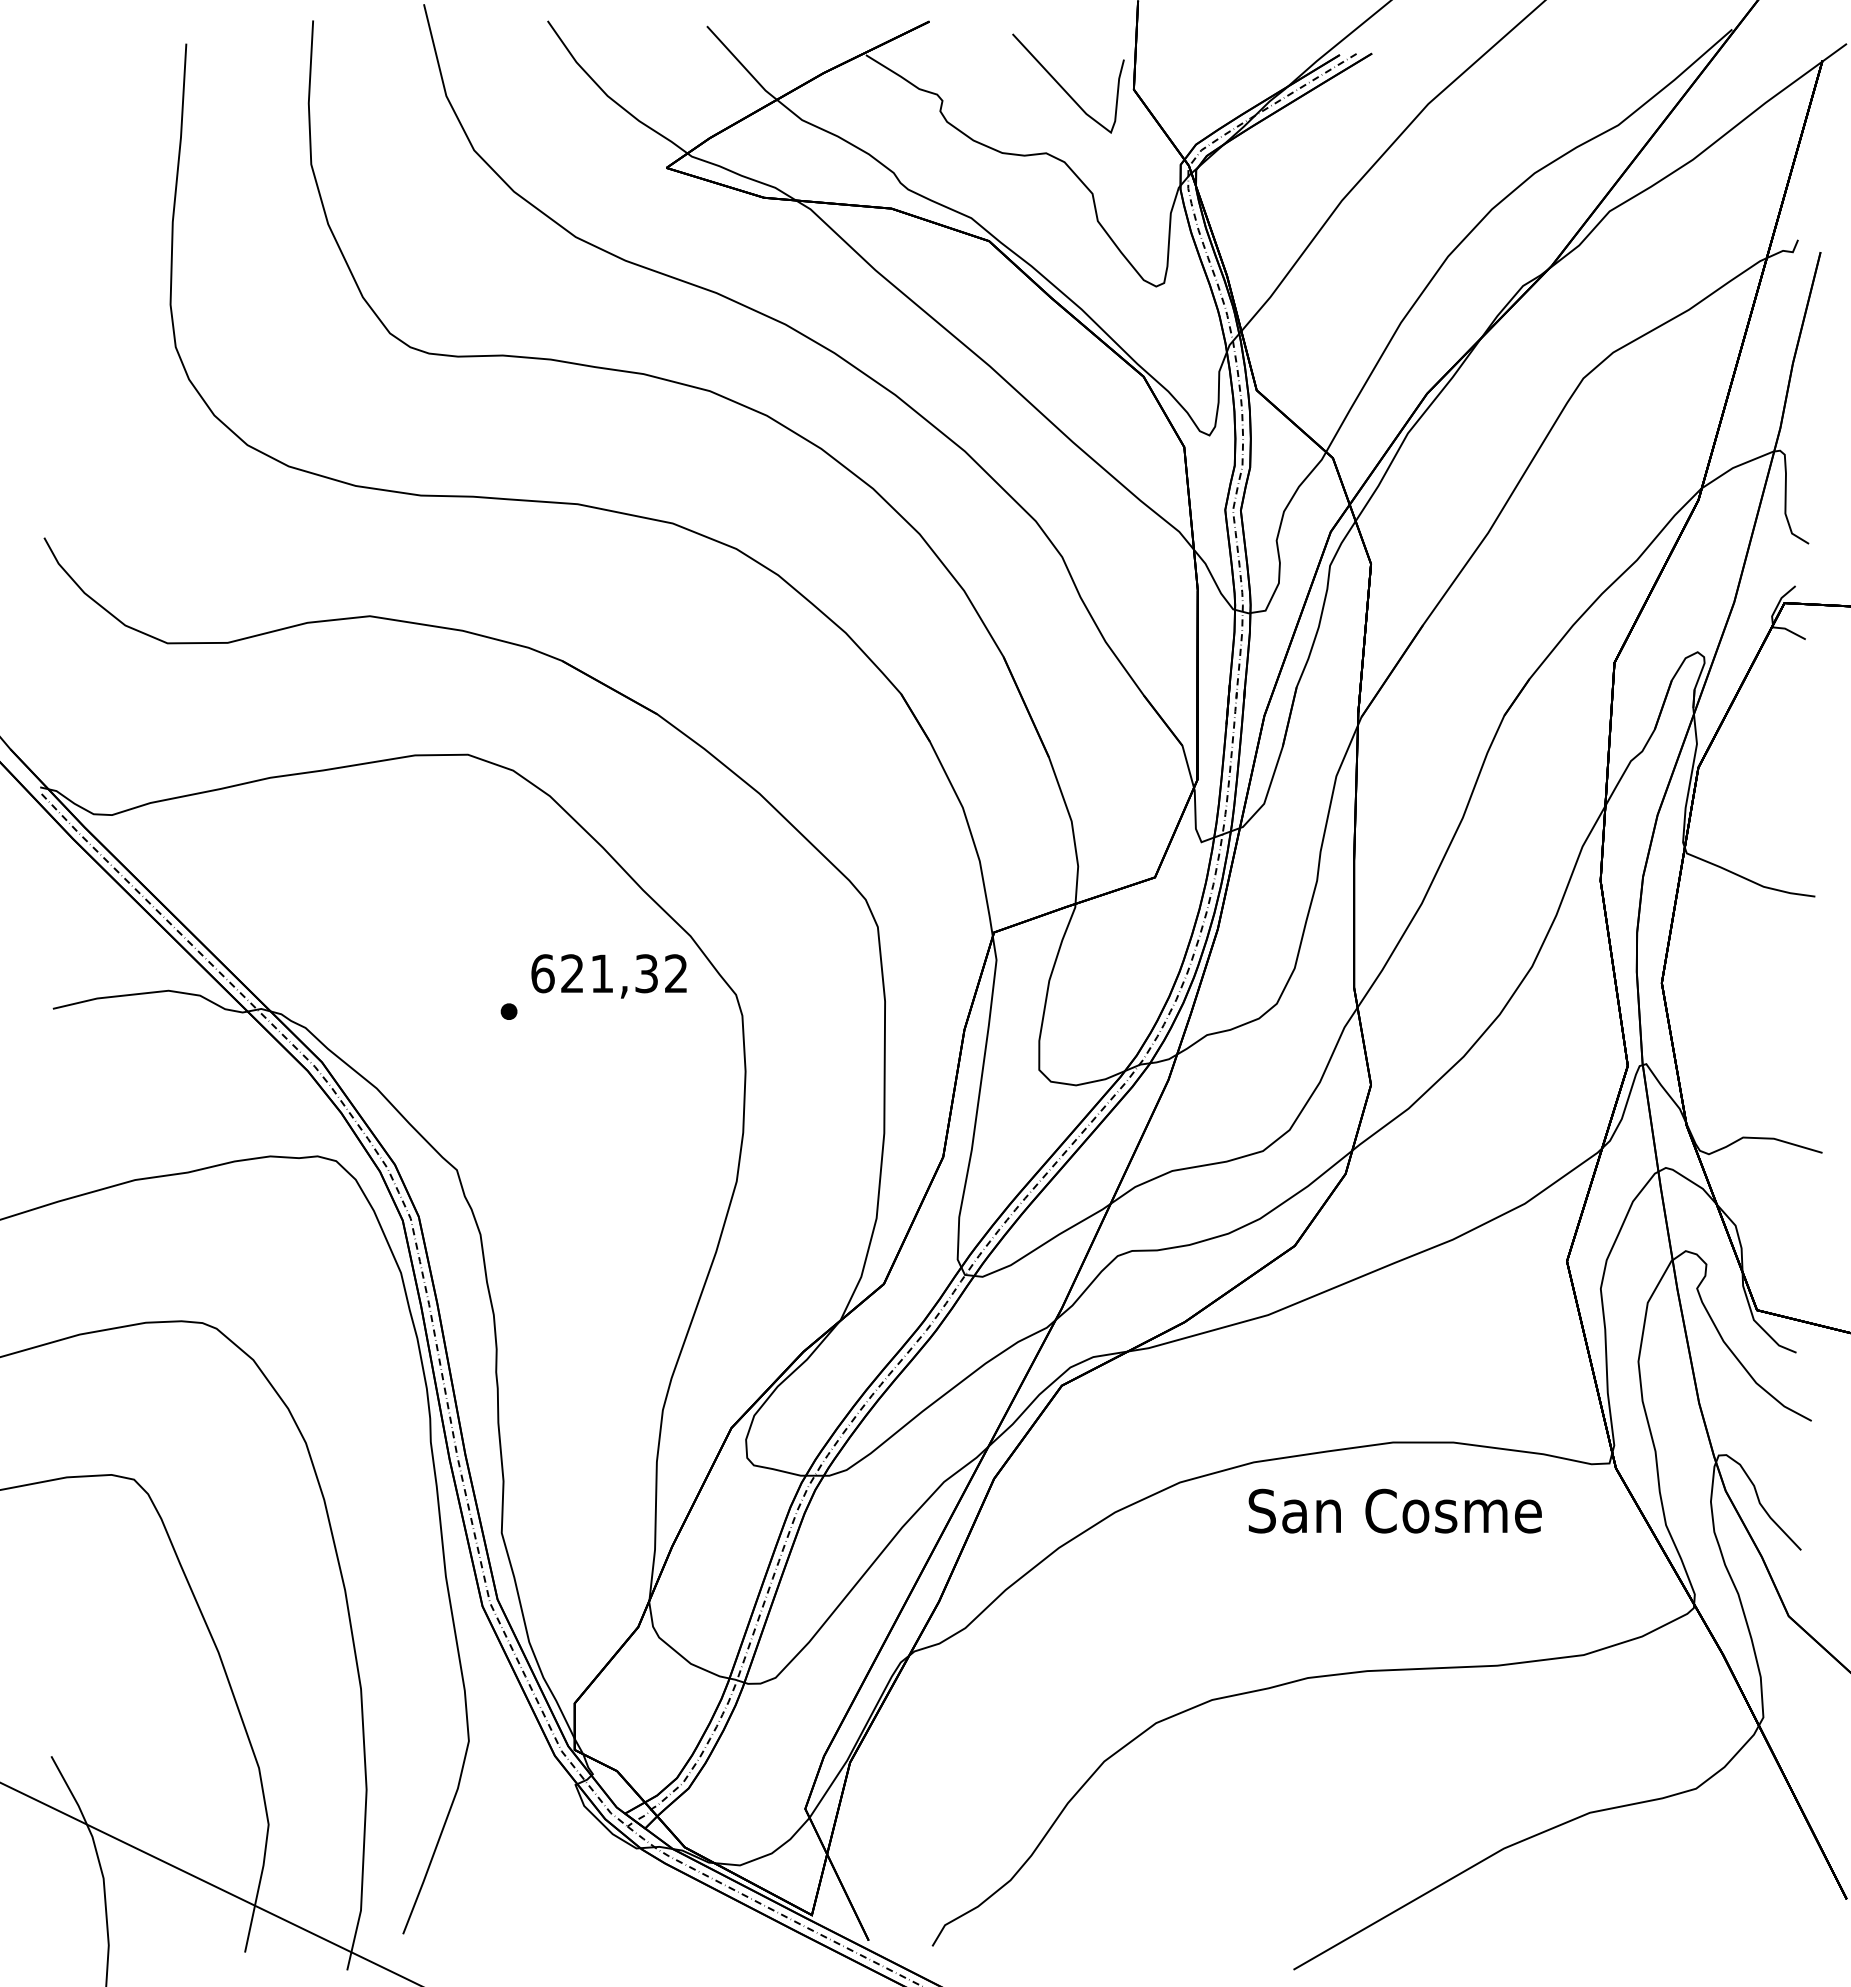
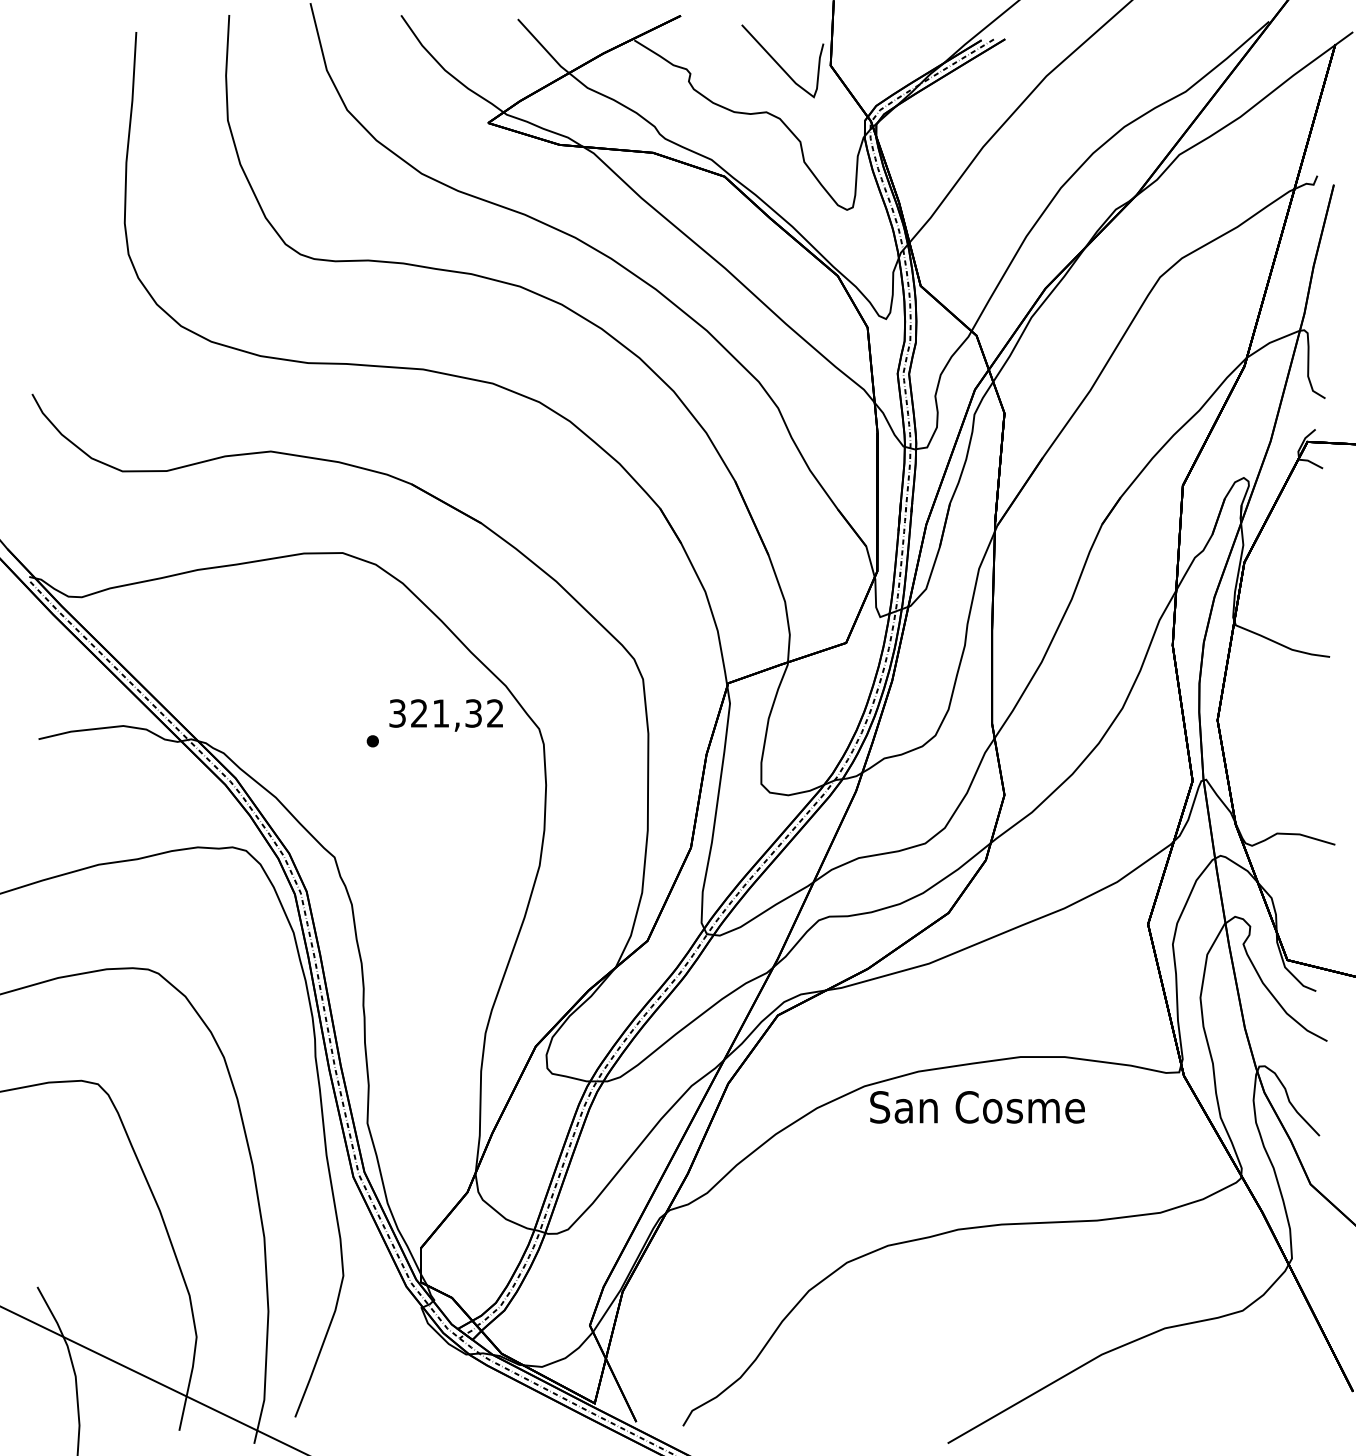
text: (542, 973) -> (397, 713), 621,32 -> 321,32
text: (1394, 1510) -> (976, 1106), moved

